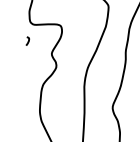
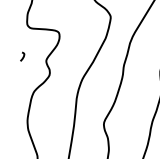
curve: (27, 40) -> (22, 56), moved

